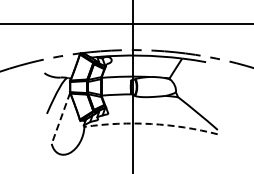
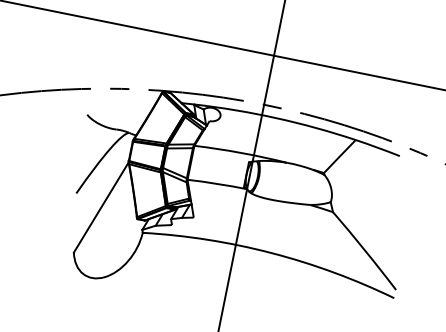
line: (60, 118) -> (100, 207), dashed -> solid
arc: (151, 124) -> (271, 254), dashed -> solid

